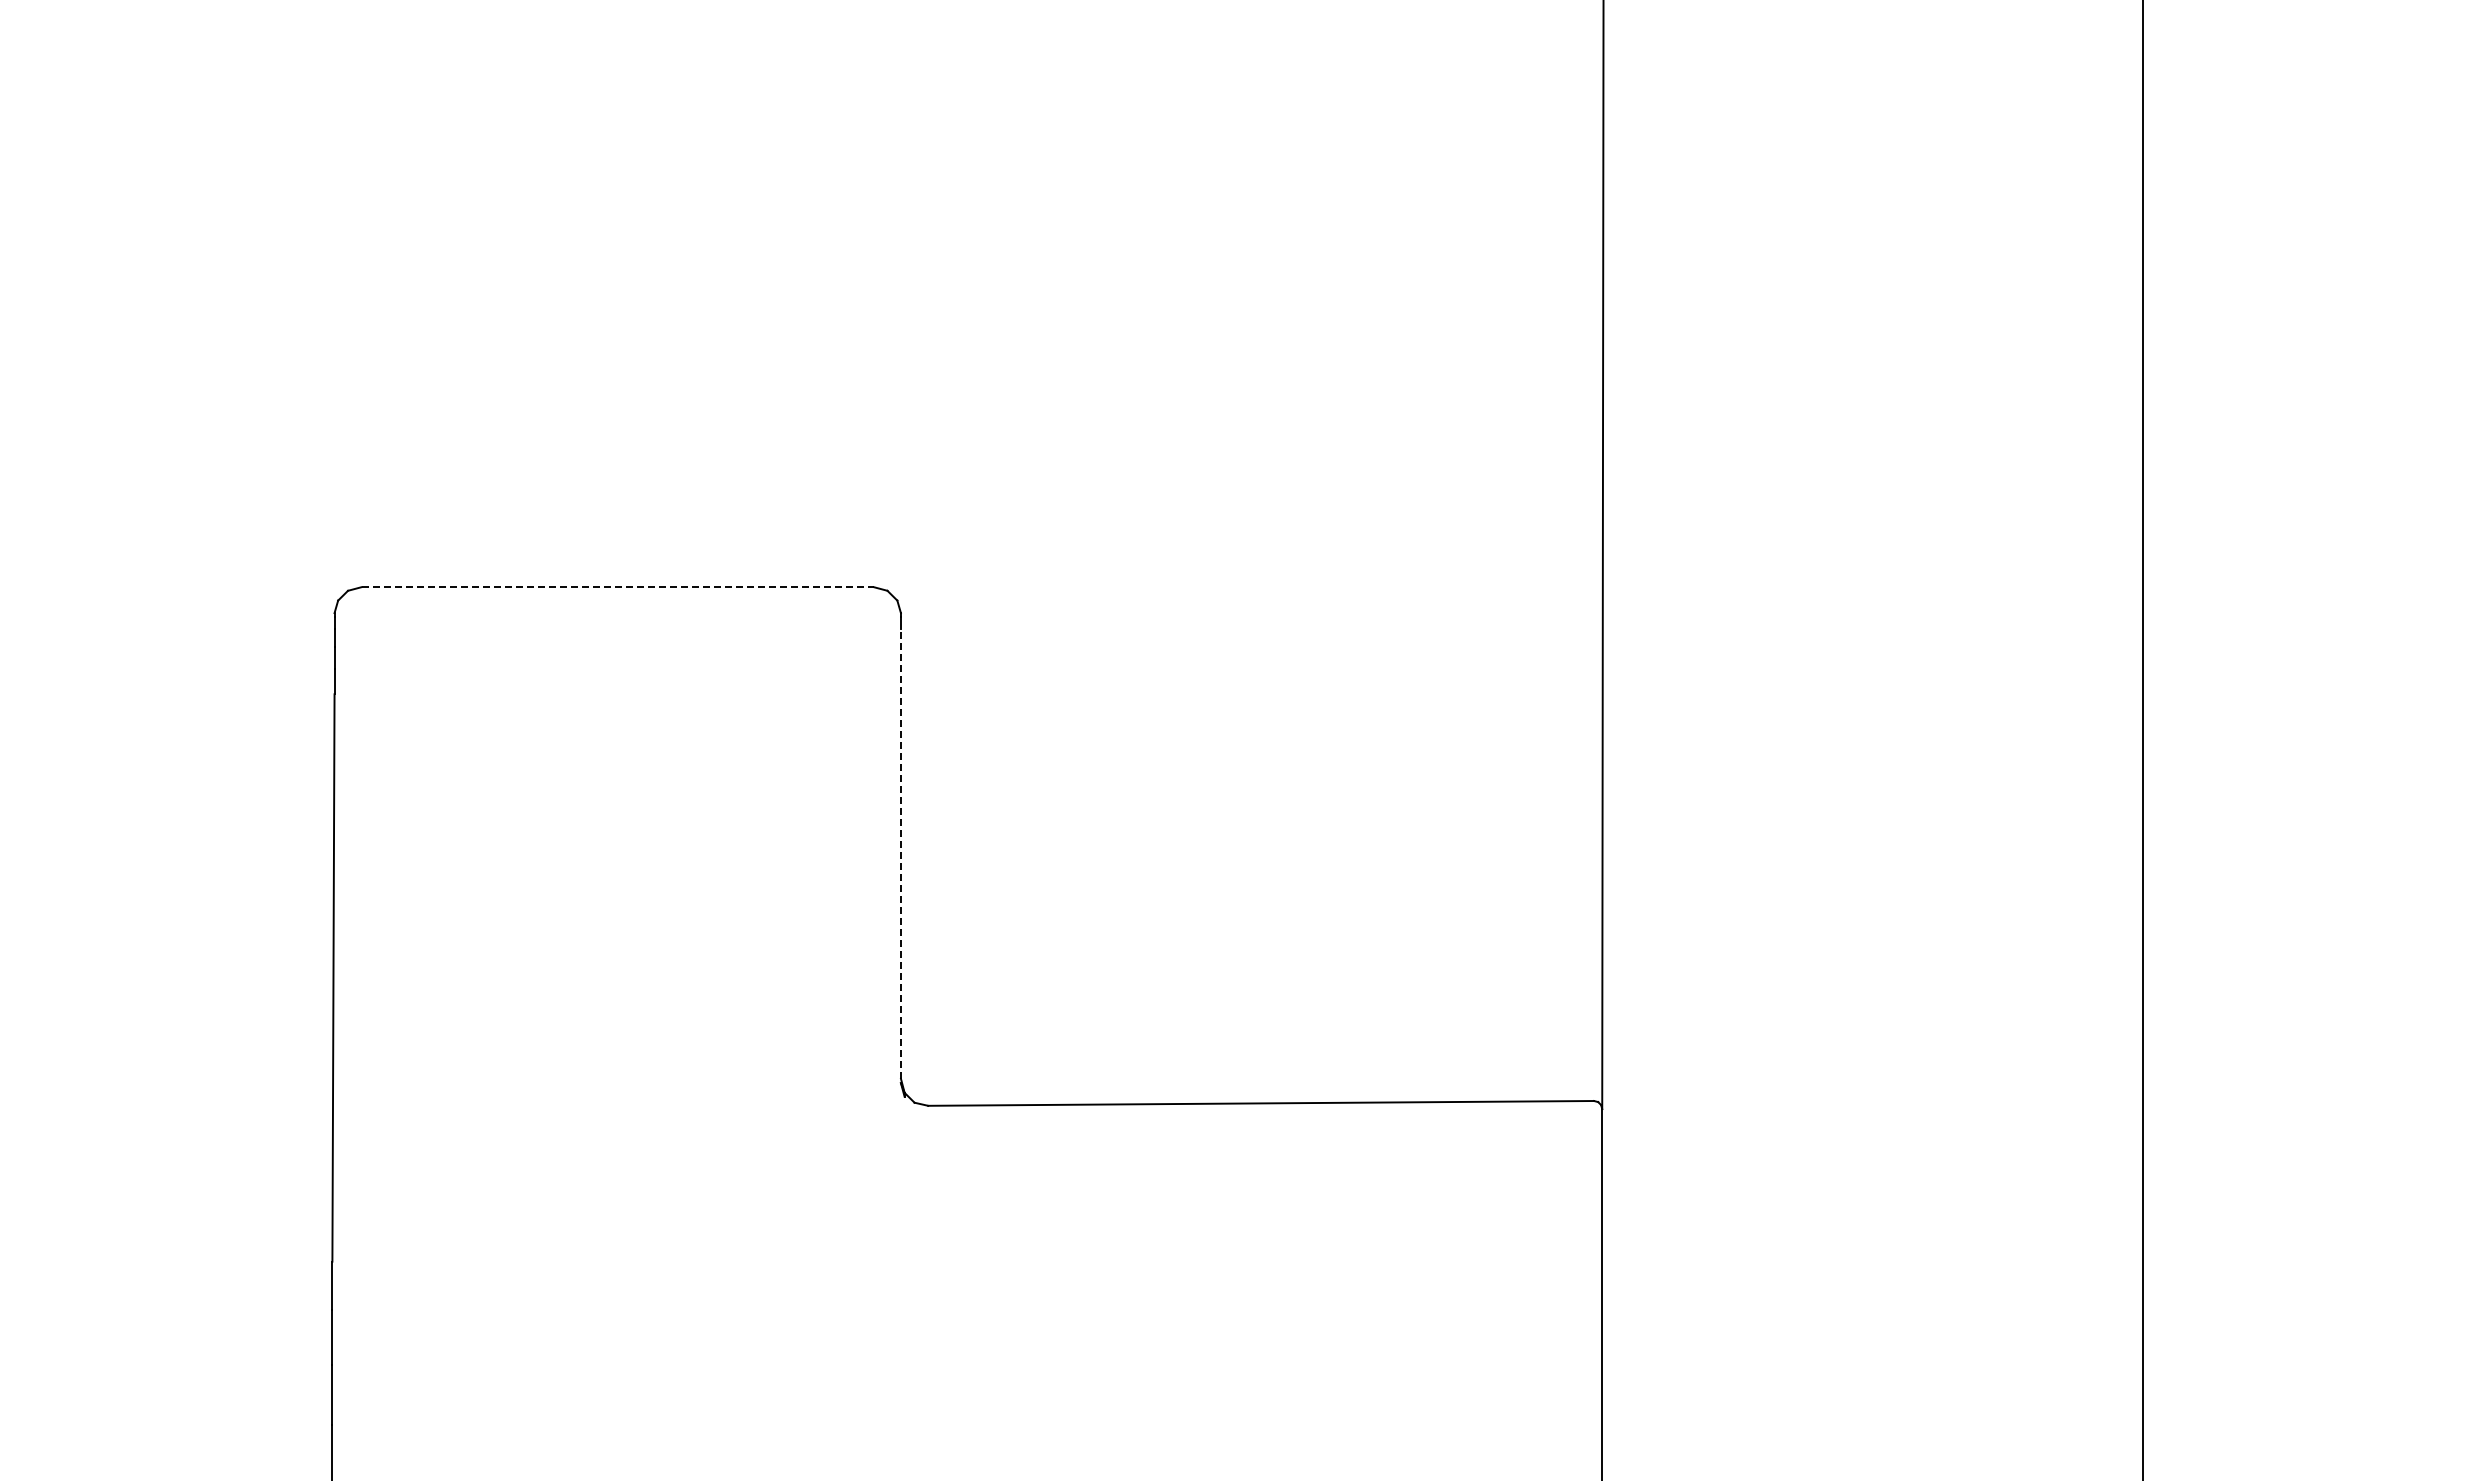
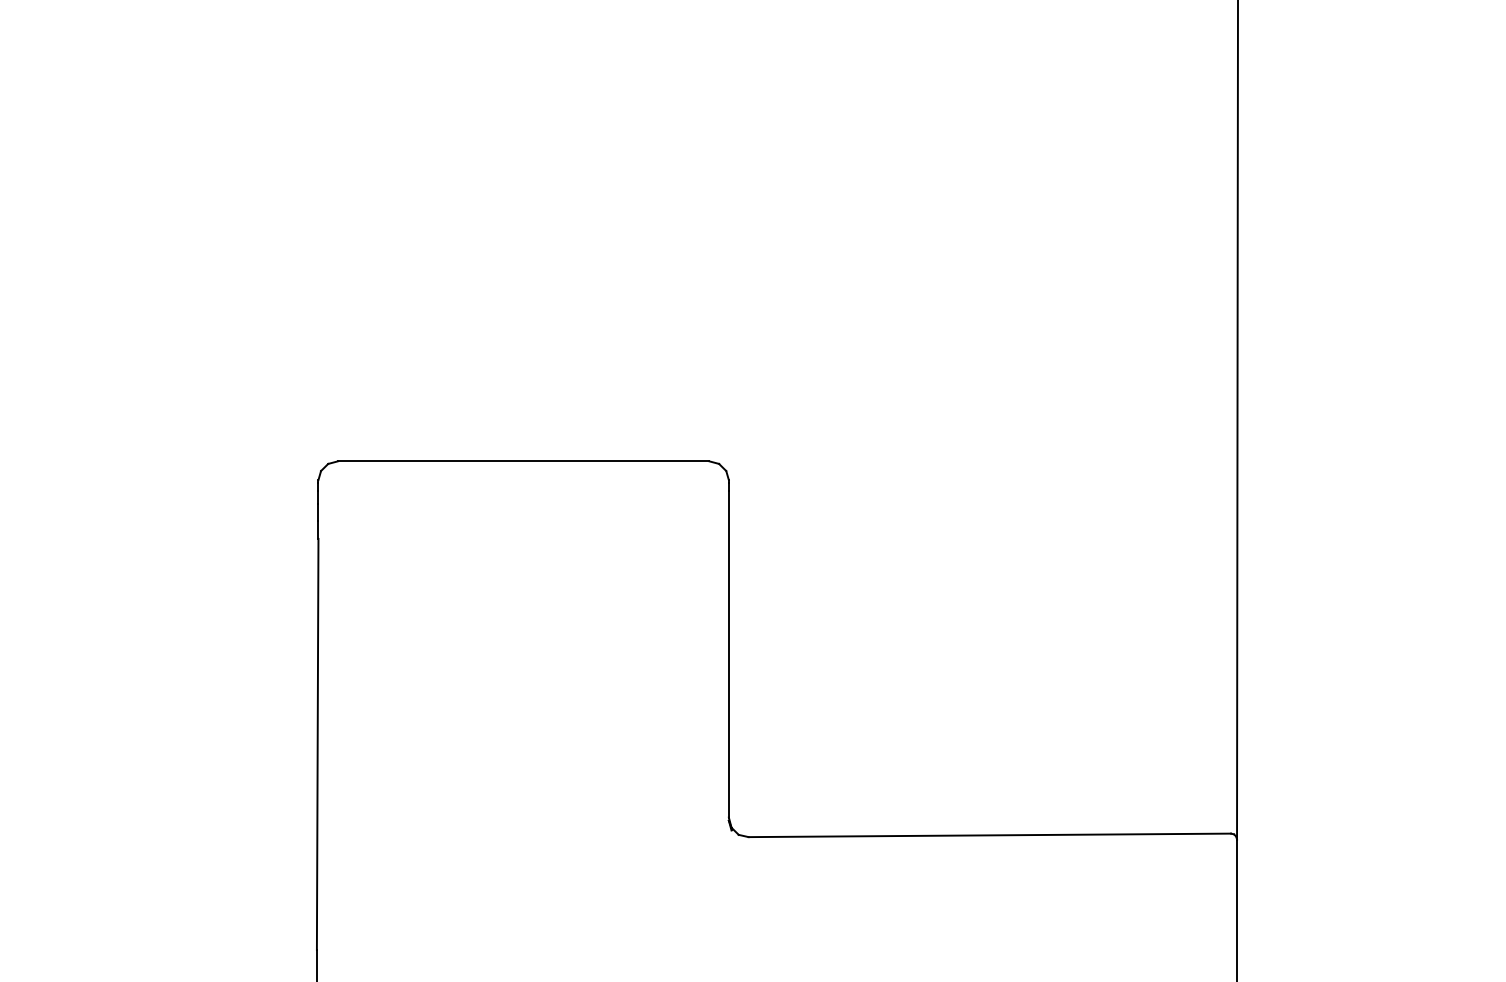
line: (618, 587) -> (524, 461), dashed -> solid
line: (900, 853) -> (728, 654), dashed -> solid

